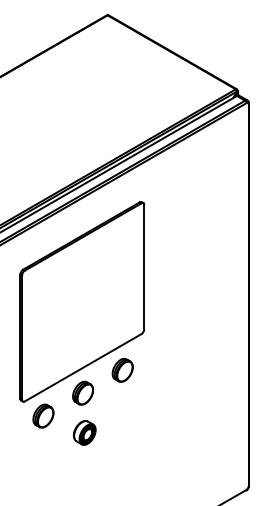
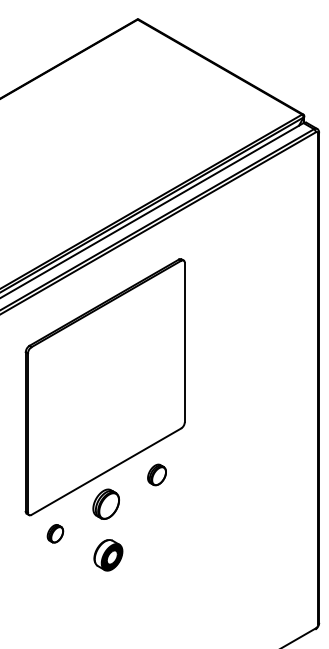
part: (122, 369) -> (156, 474), size x0.7
part: (43, 415) -> (55, 533), size x0.6

